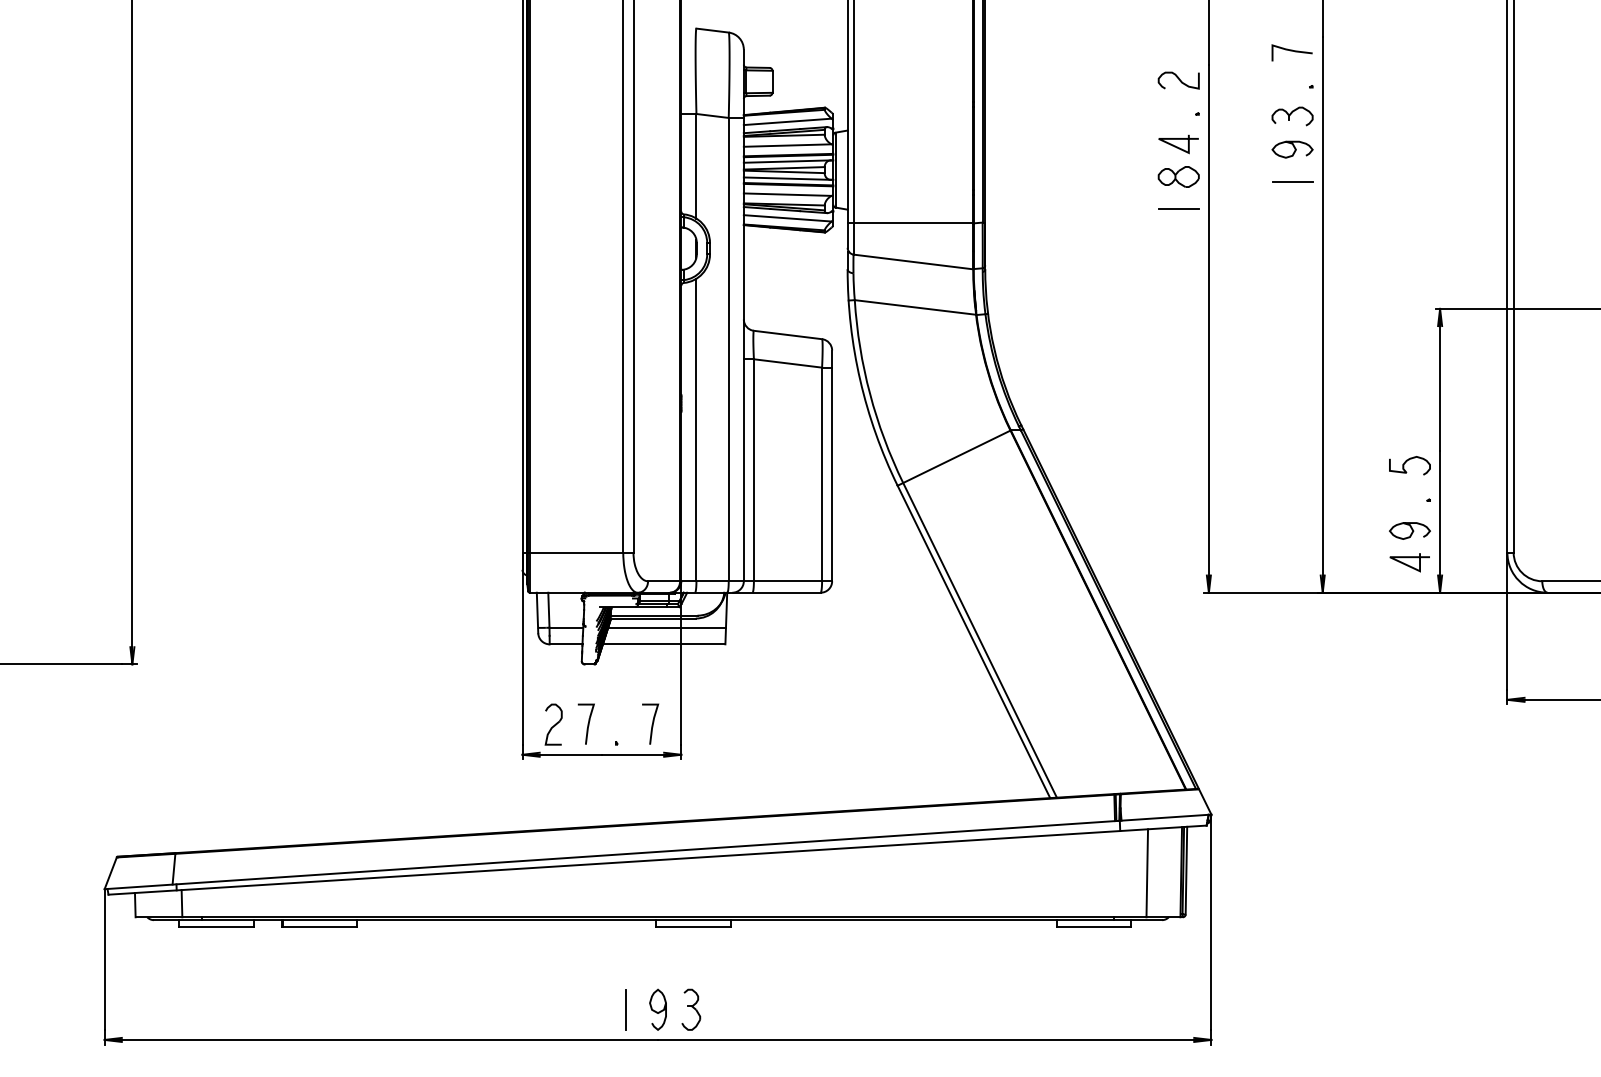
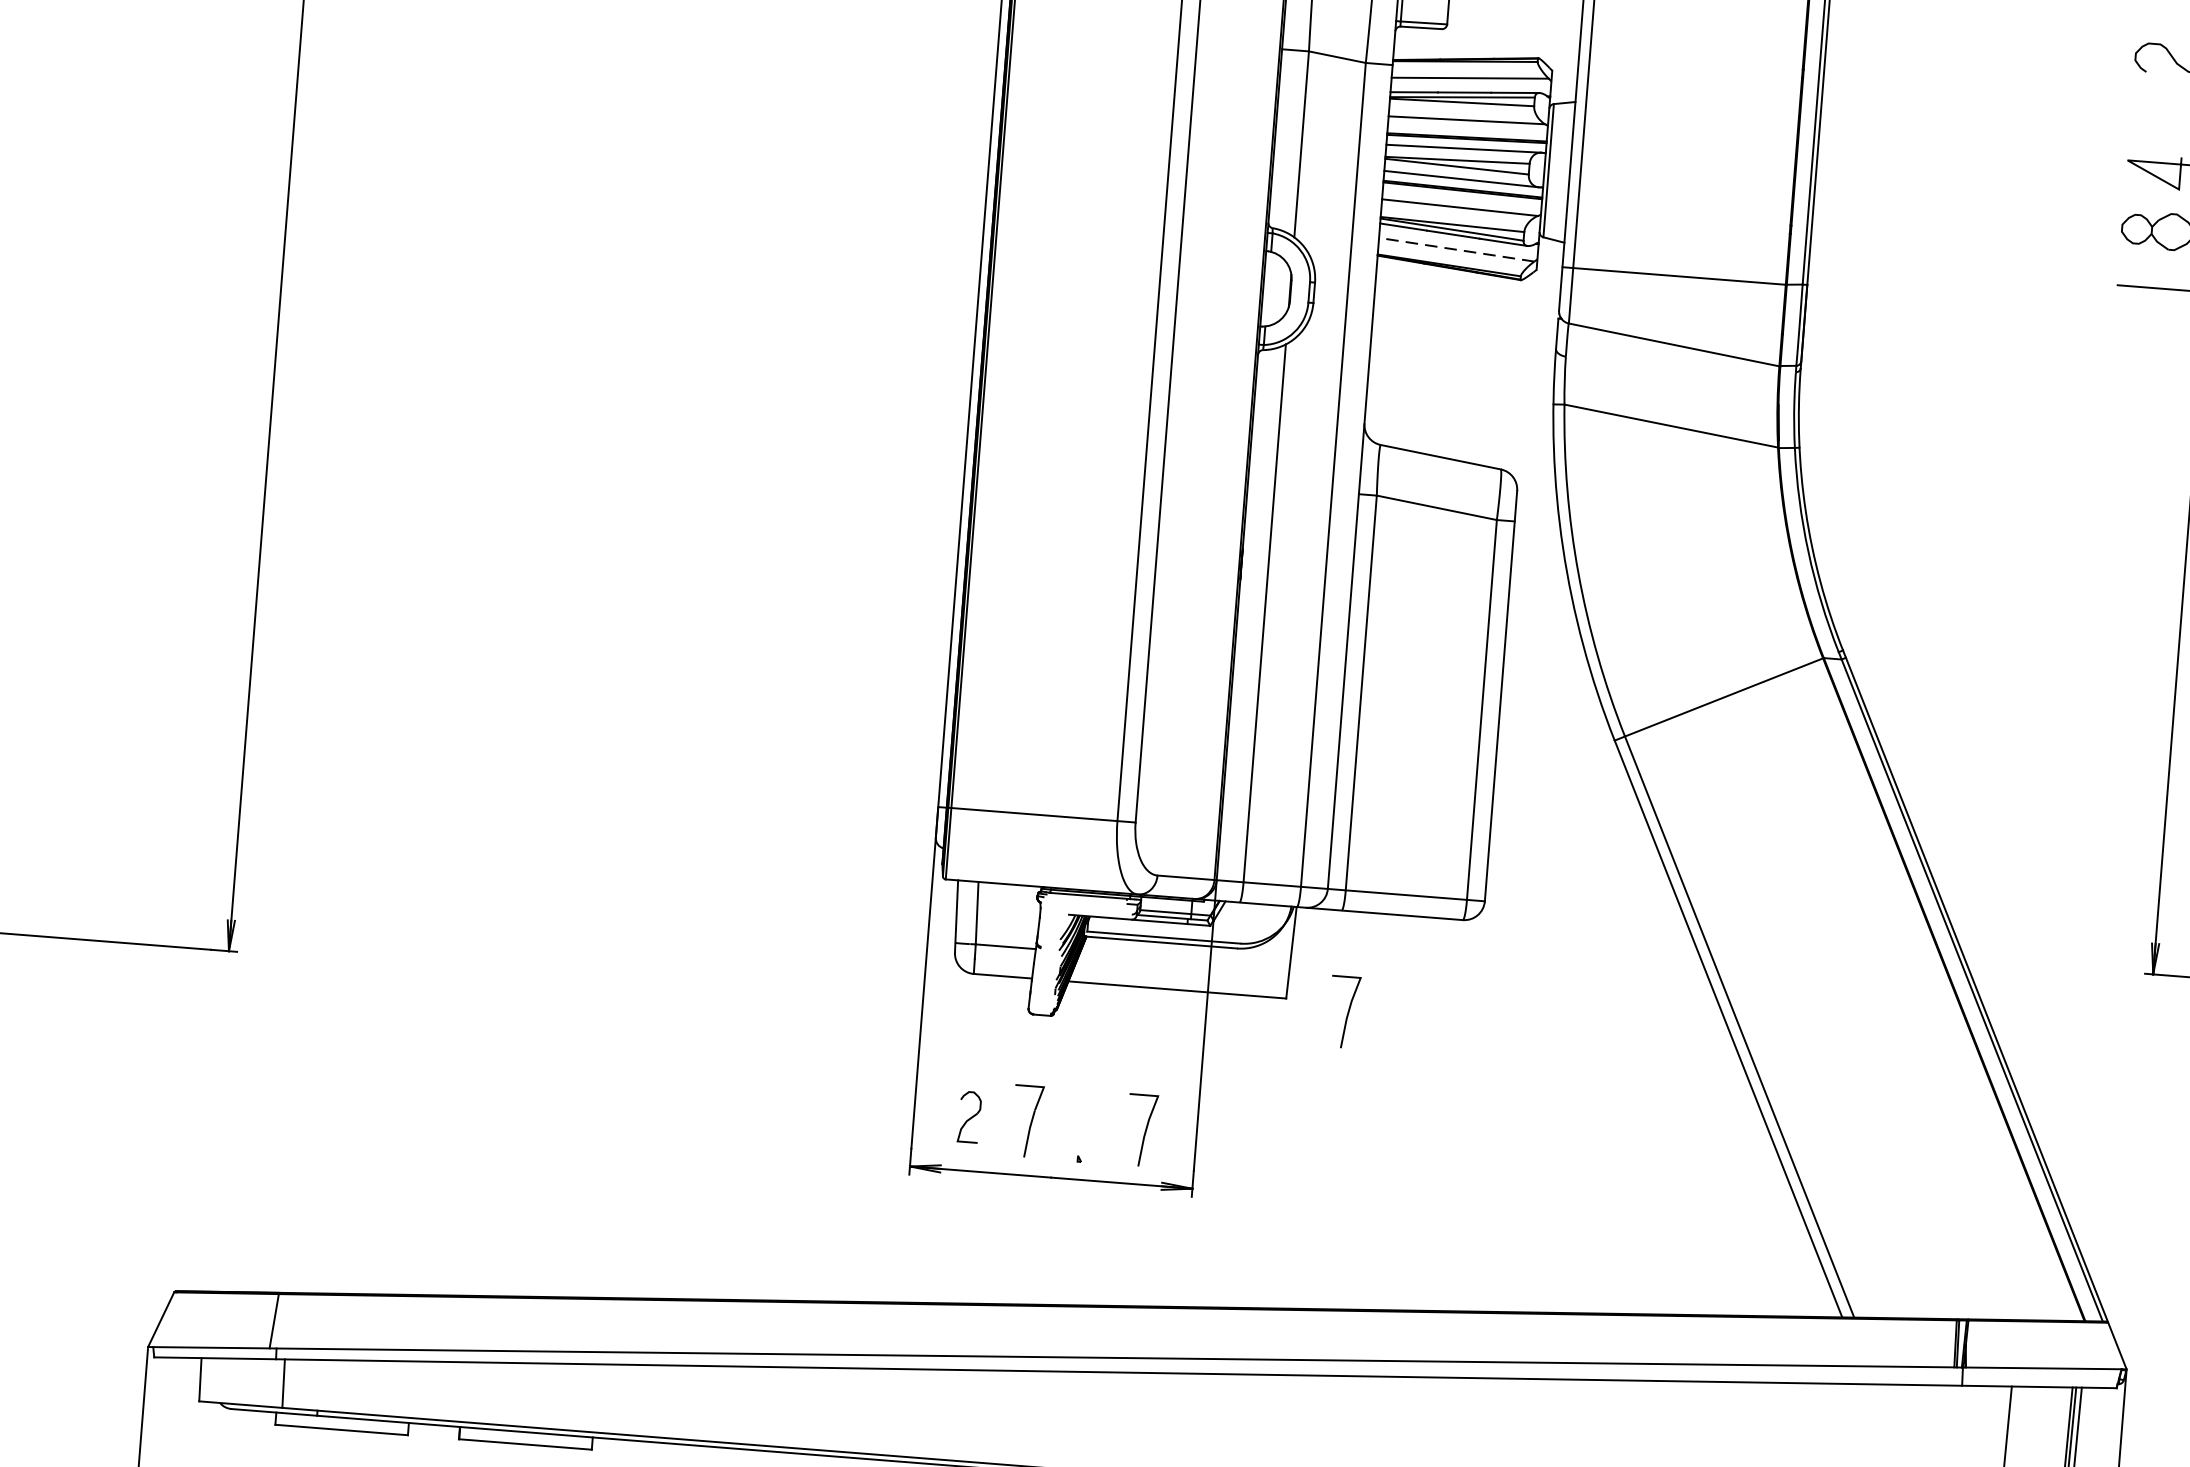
line: (787, 218) -> (1456, 249), solid -> dashed
line: (666, 627) -> (1183, 960), removed
curve: (759, 649) -> (1346, 1012), added
part: (553, 724) -> (969, 1117), size x0.7

